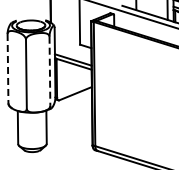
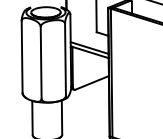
line: (8, 68) -> (22, 56), dashed -> solid
line: (49, 71) -> (65, 59), dashed -> solid

